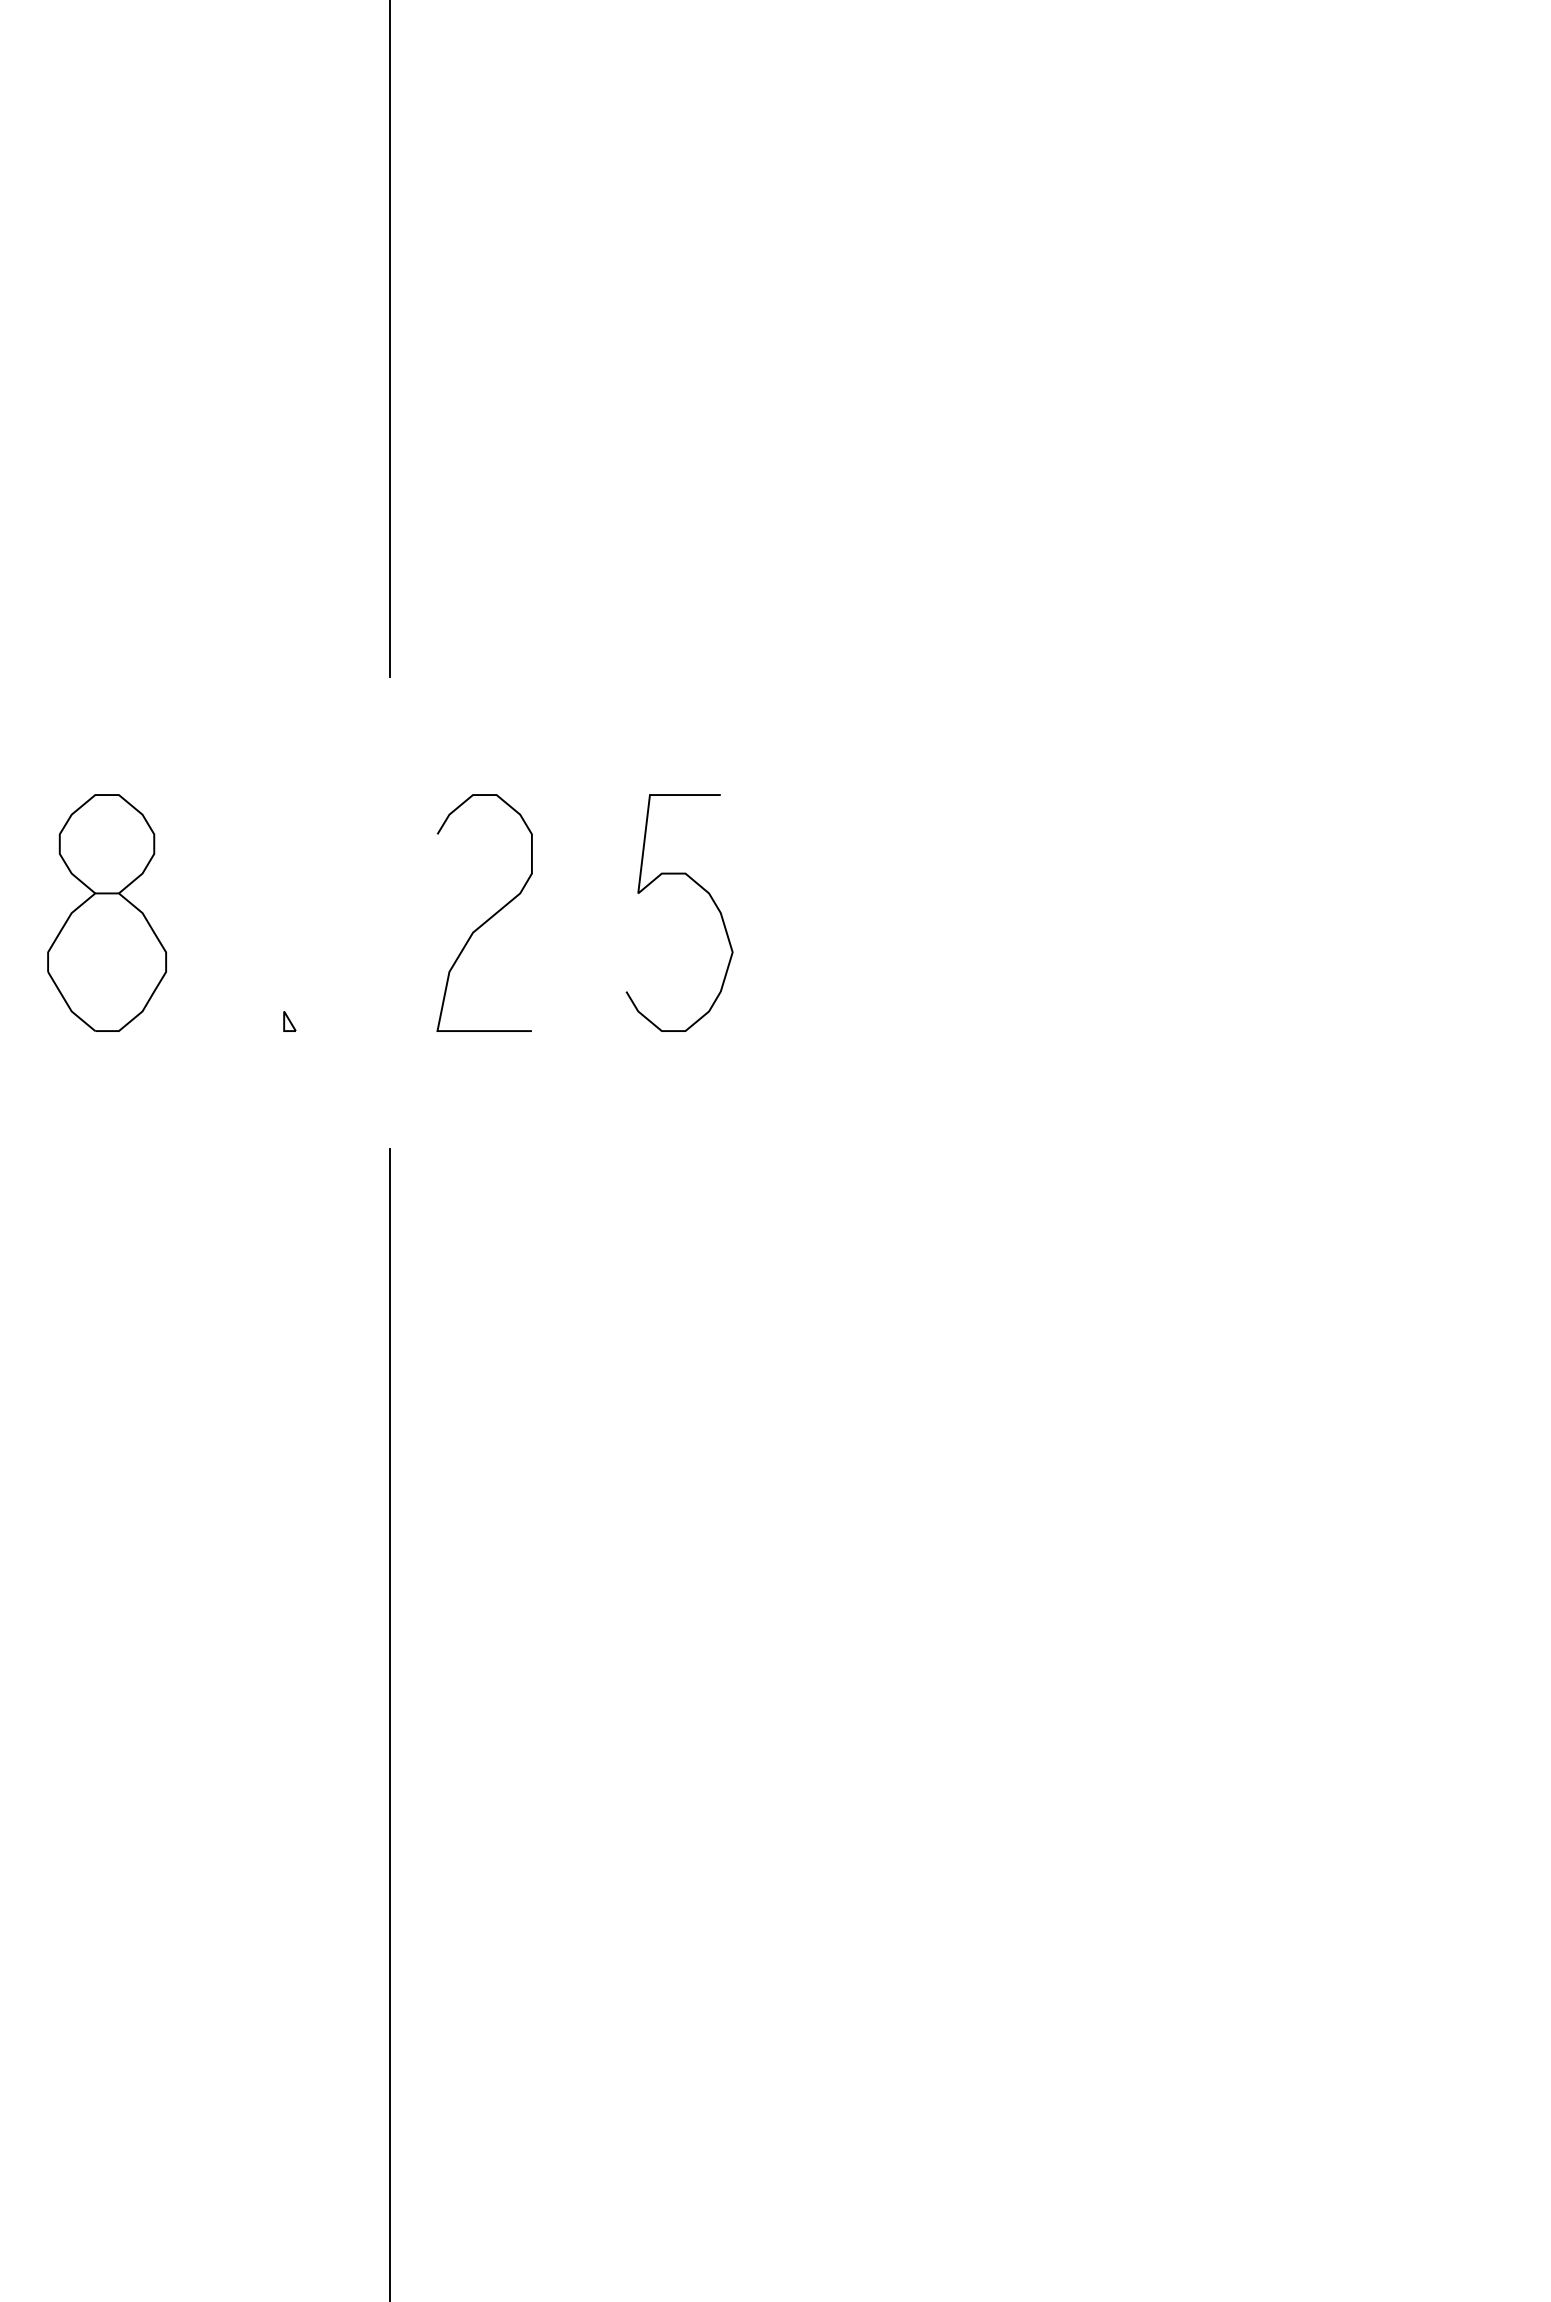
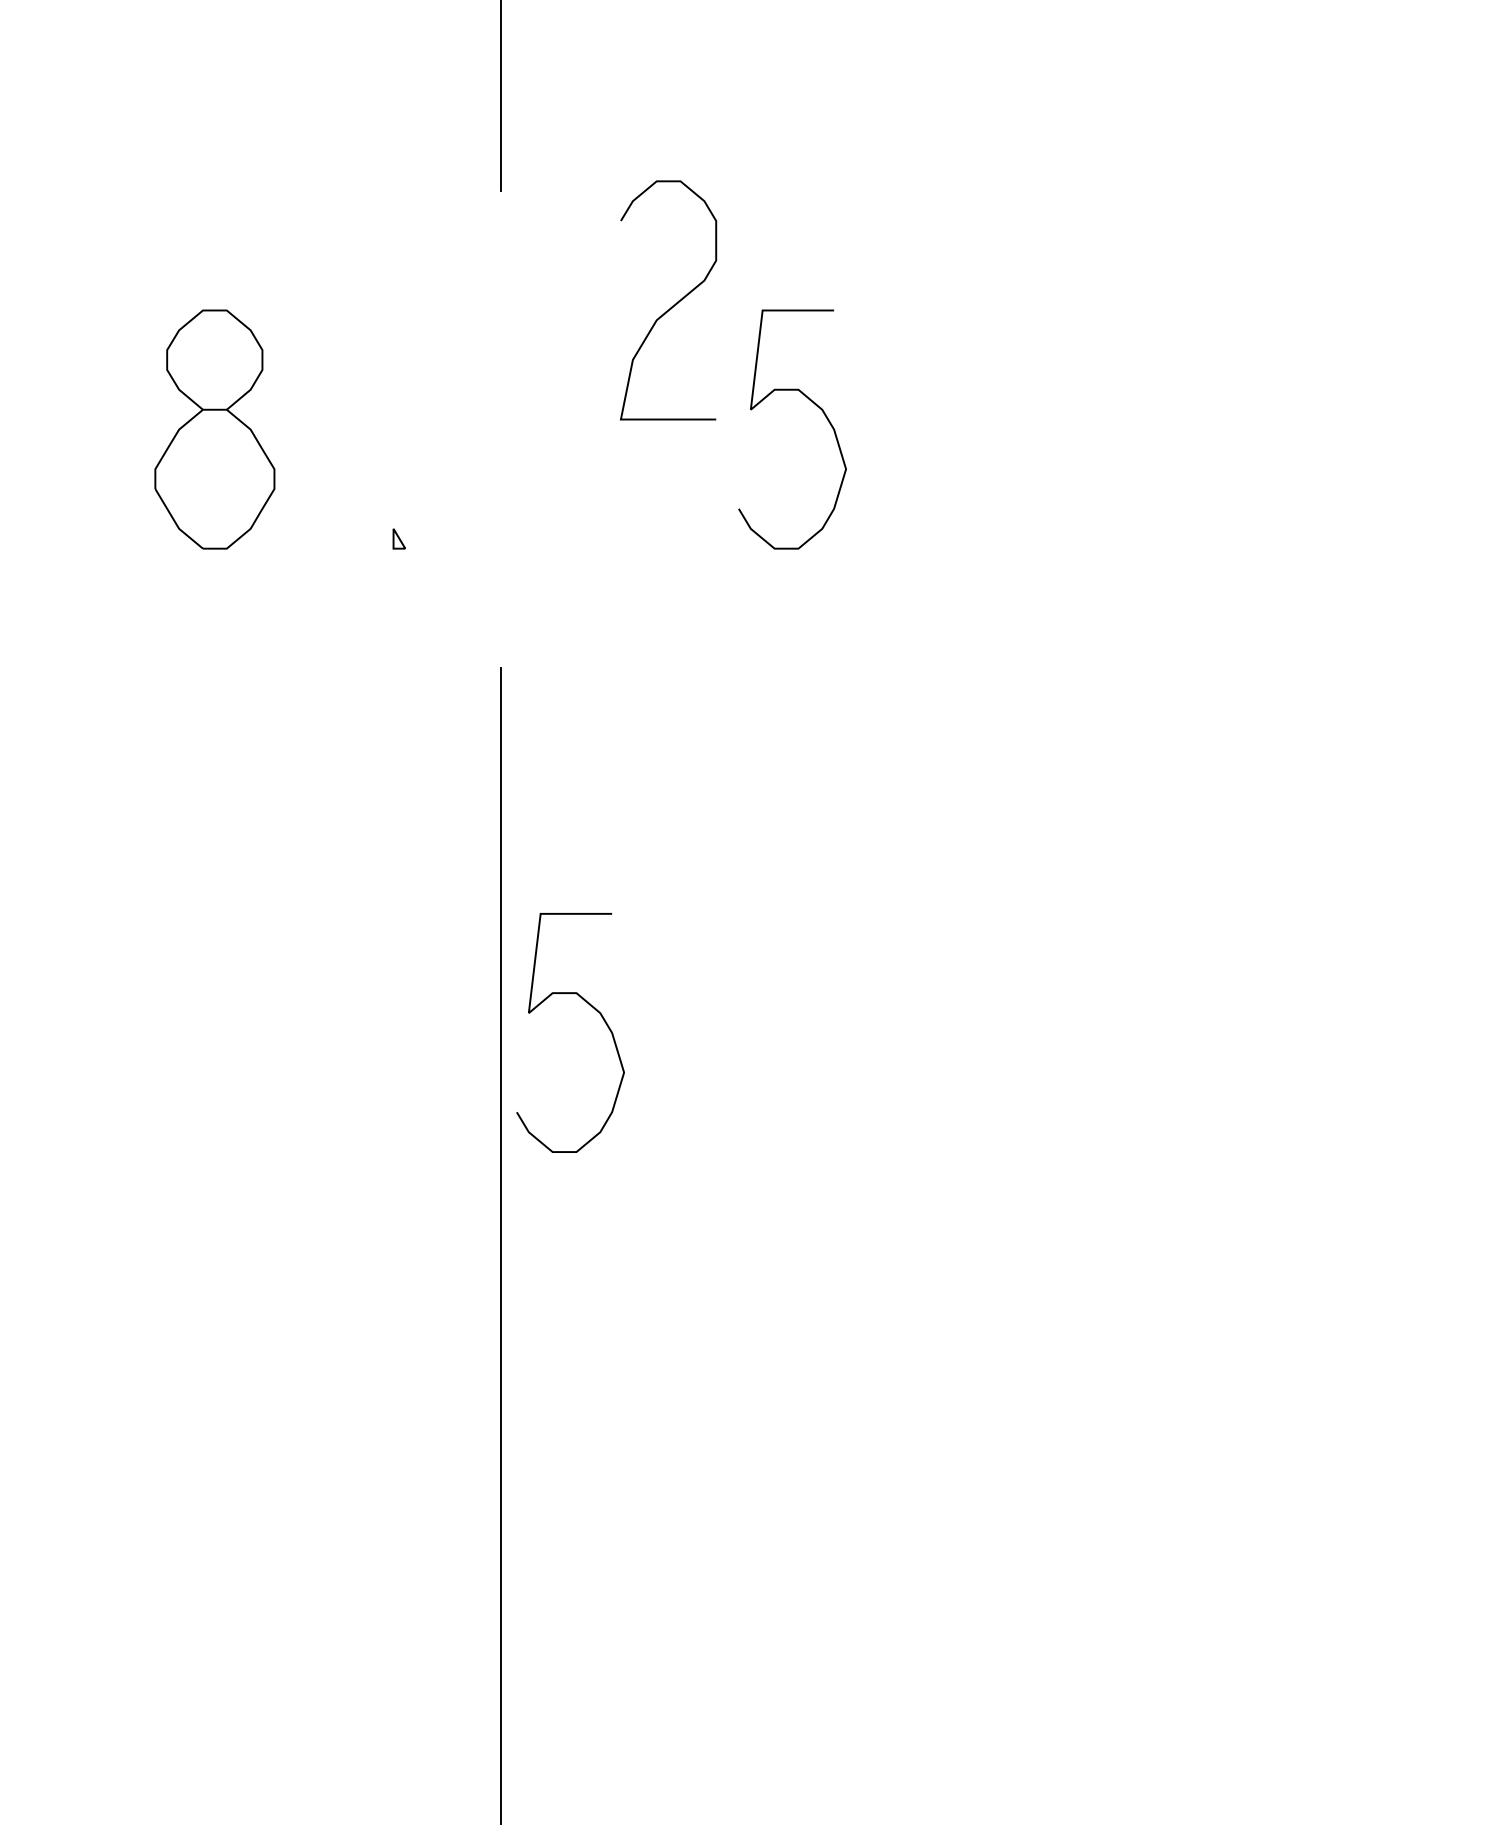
curve: (489, 917) -> (673, 304), moved
curve: (482, 1487) -> (593, 1009), added

